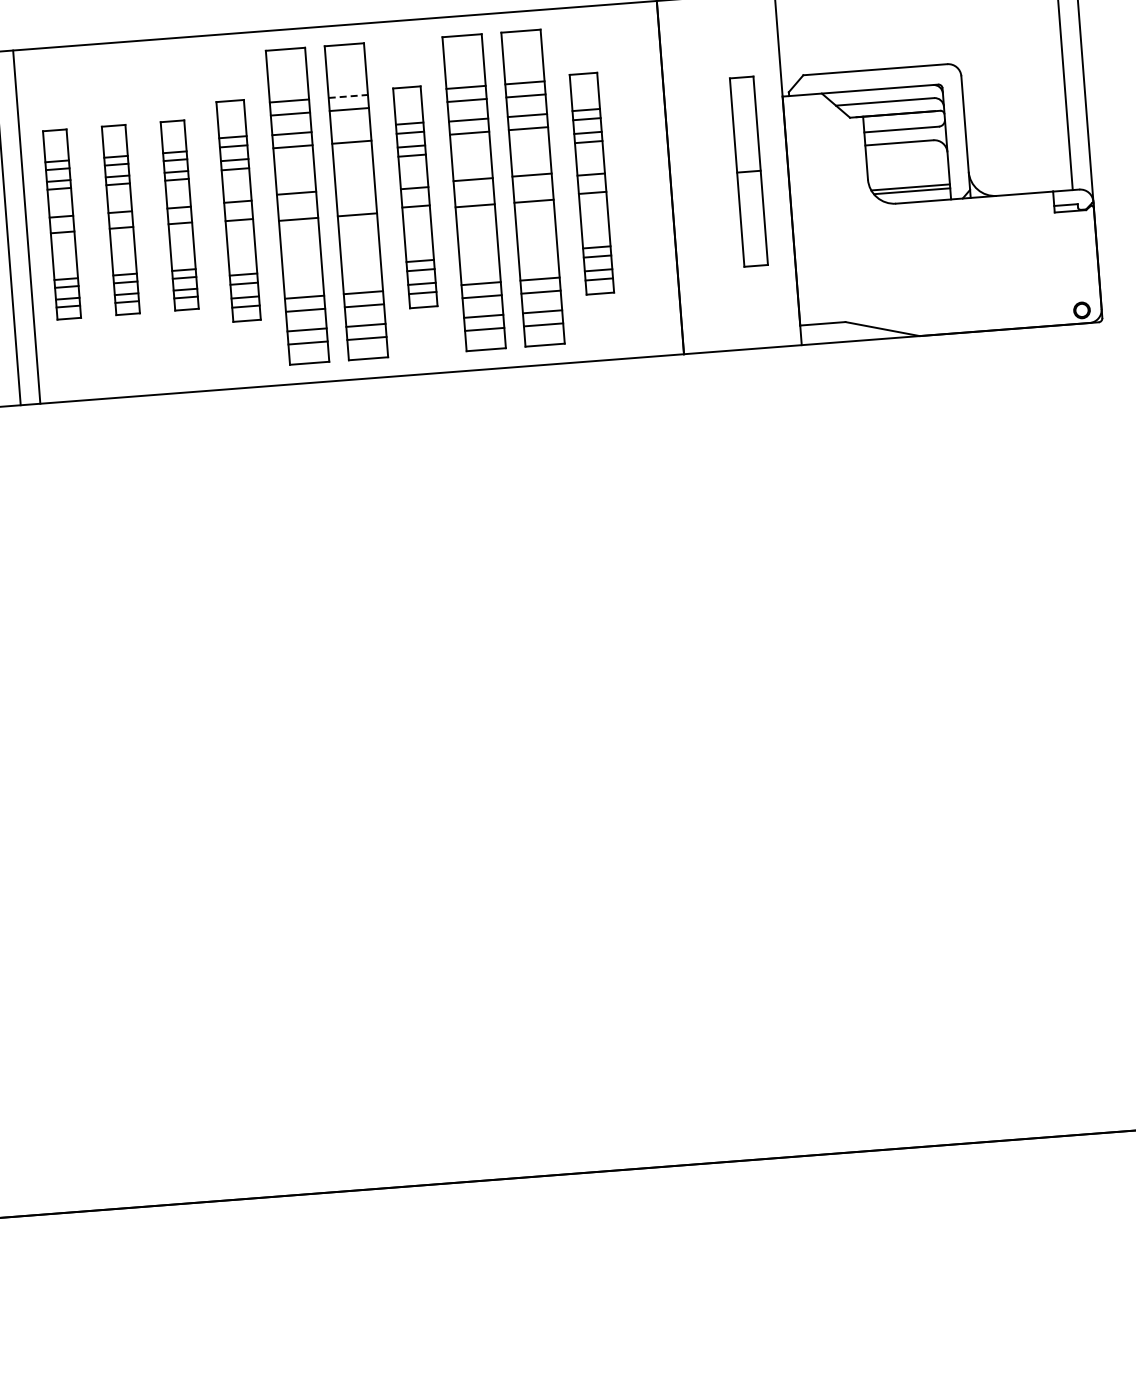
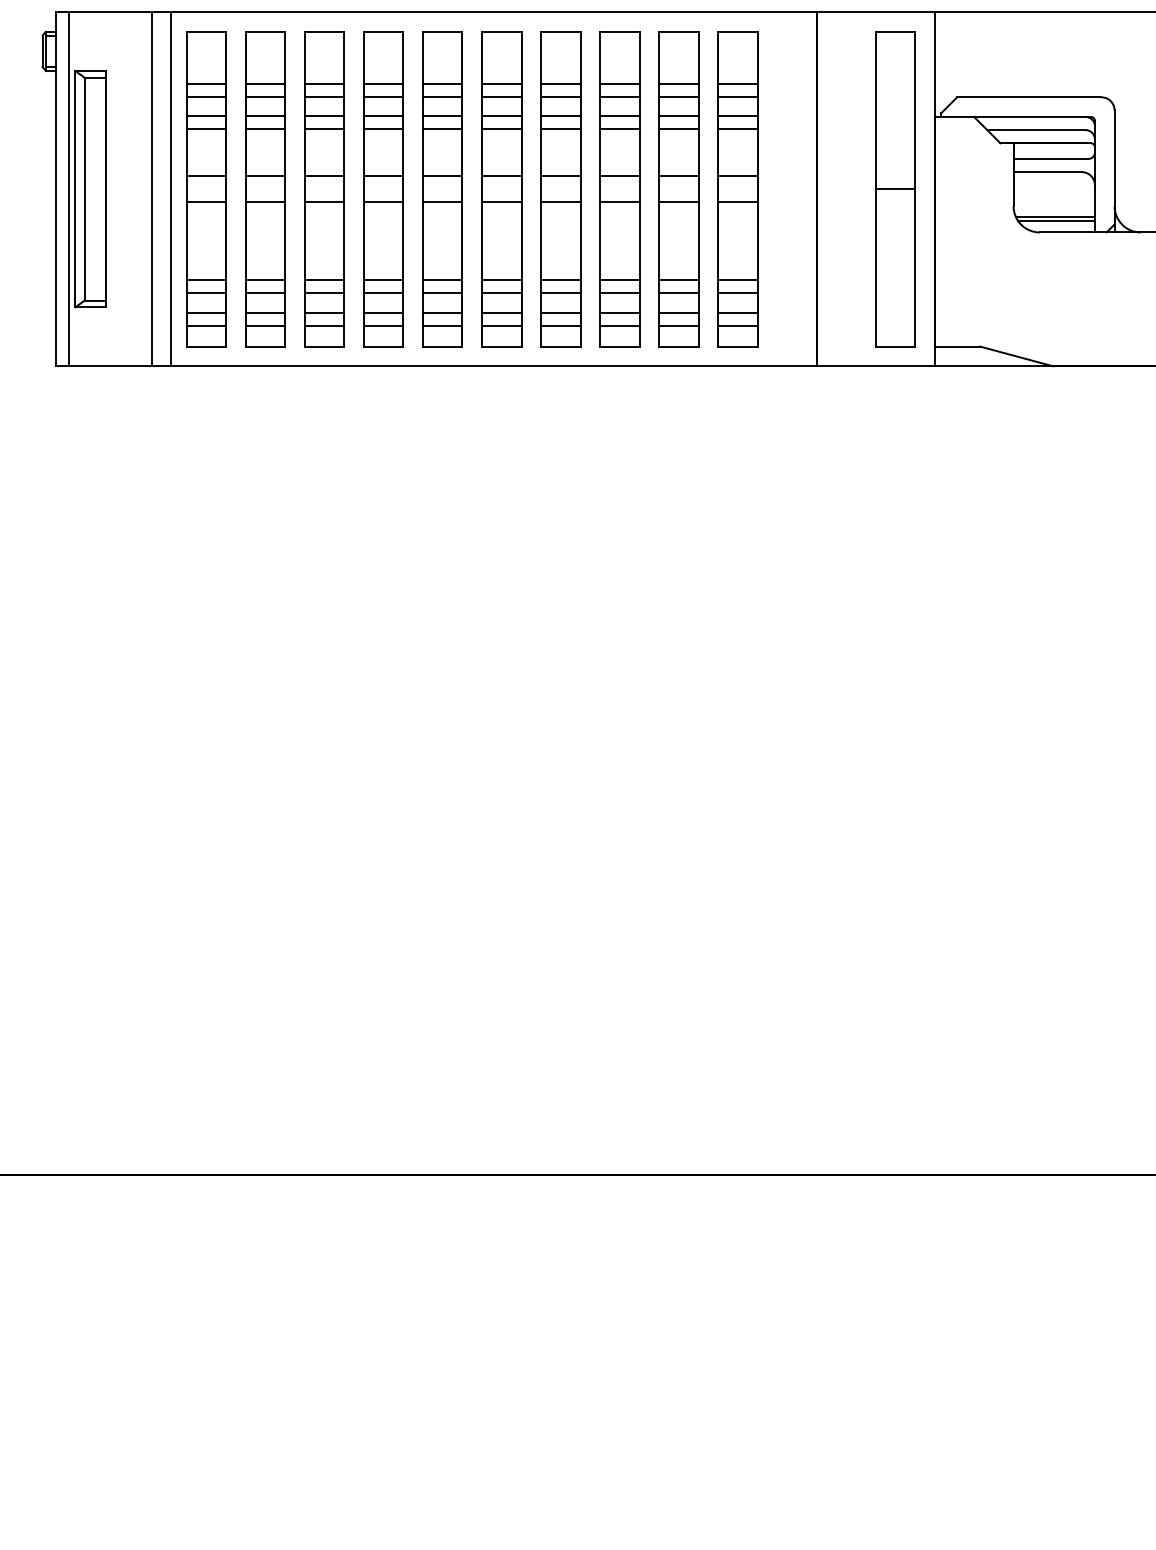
line: (347, 96) -> (501, 83), dashed -> solid
line: (350, 129) -> (501, 116), added
part: (748, 171) -> (895, 189), size x1.67
part: (591, 184) -> (737, 189), size x1.43
line: (355, 189) -> (501, 176), added
part: (414, 197) -> (560, 189), size x1.43
part: (238, 211) -> (383, 189), size x1.43
part: (179, 215) -> (324, 189), size x1.67
part: (120, 220) -> (265, 189), size x1.67
part: (62, 224) -> (206, 189), size x1.67

